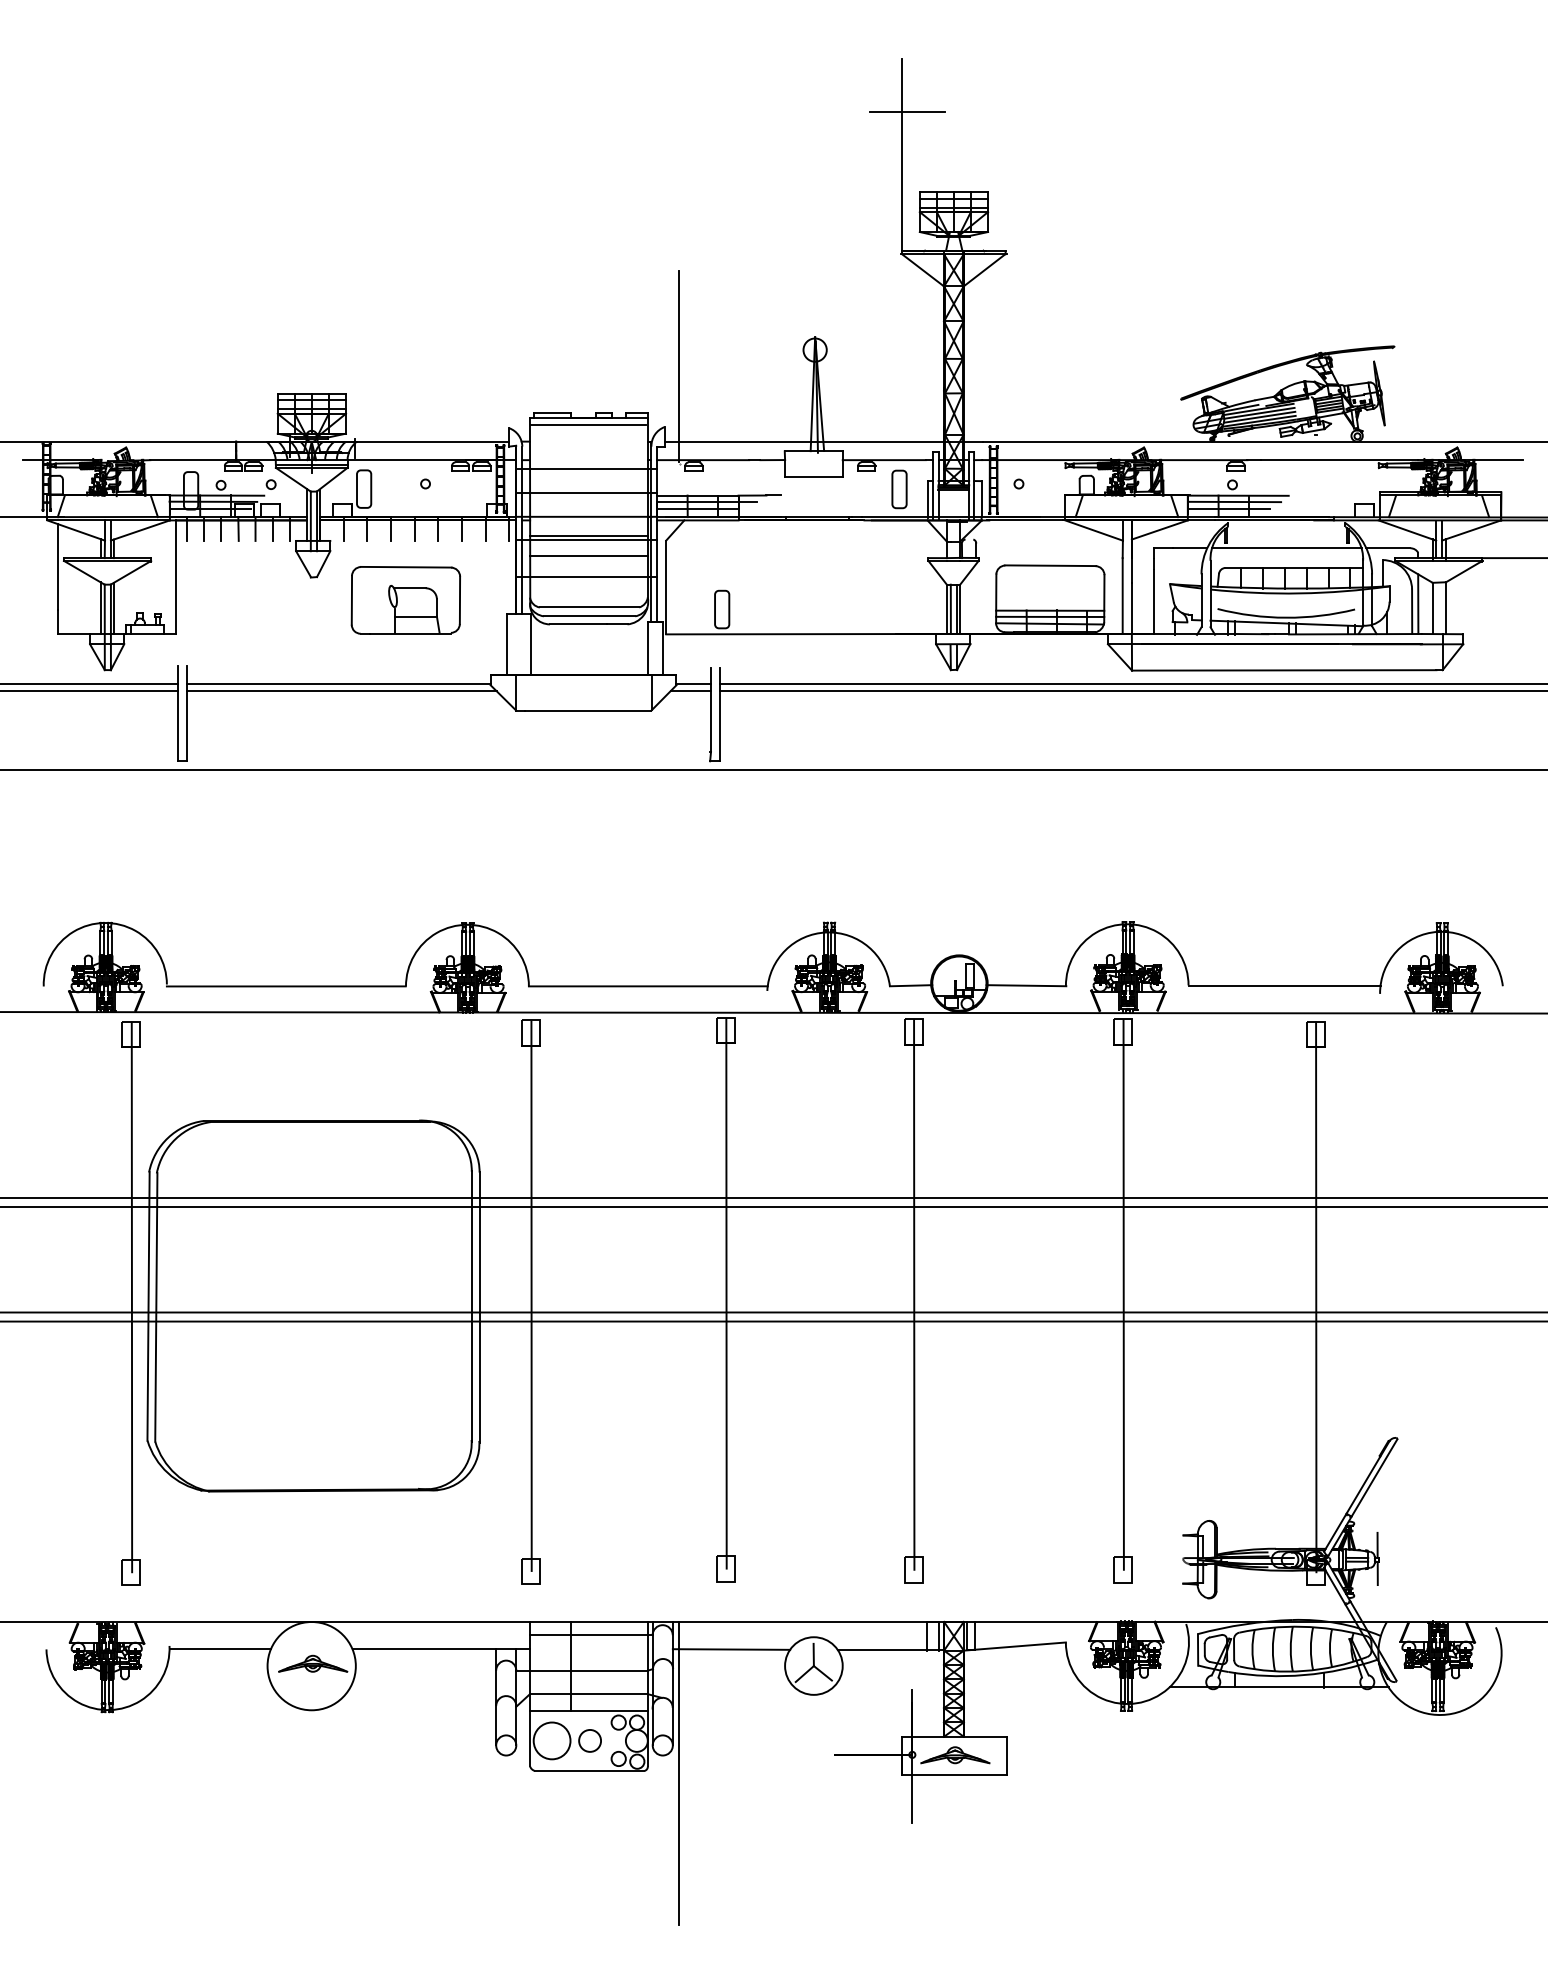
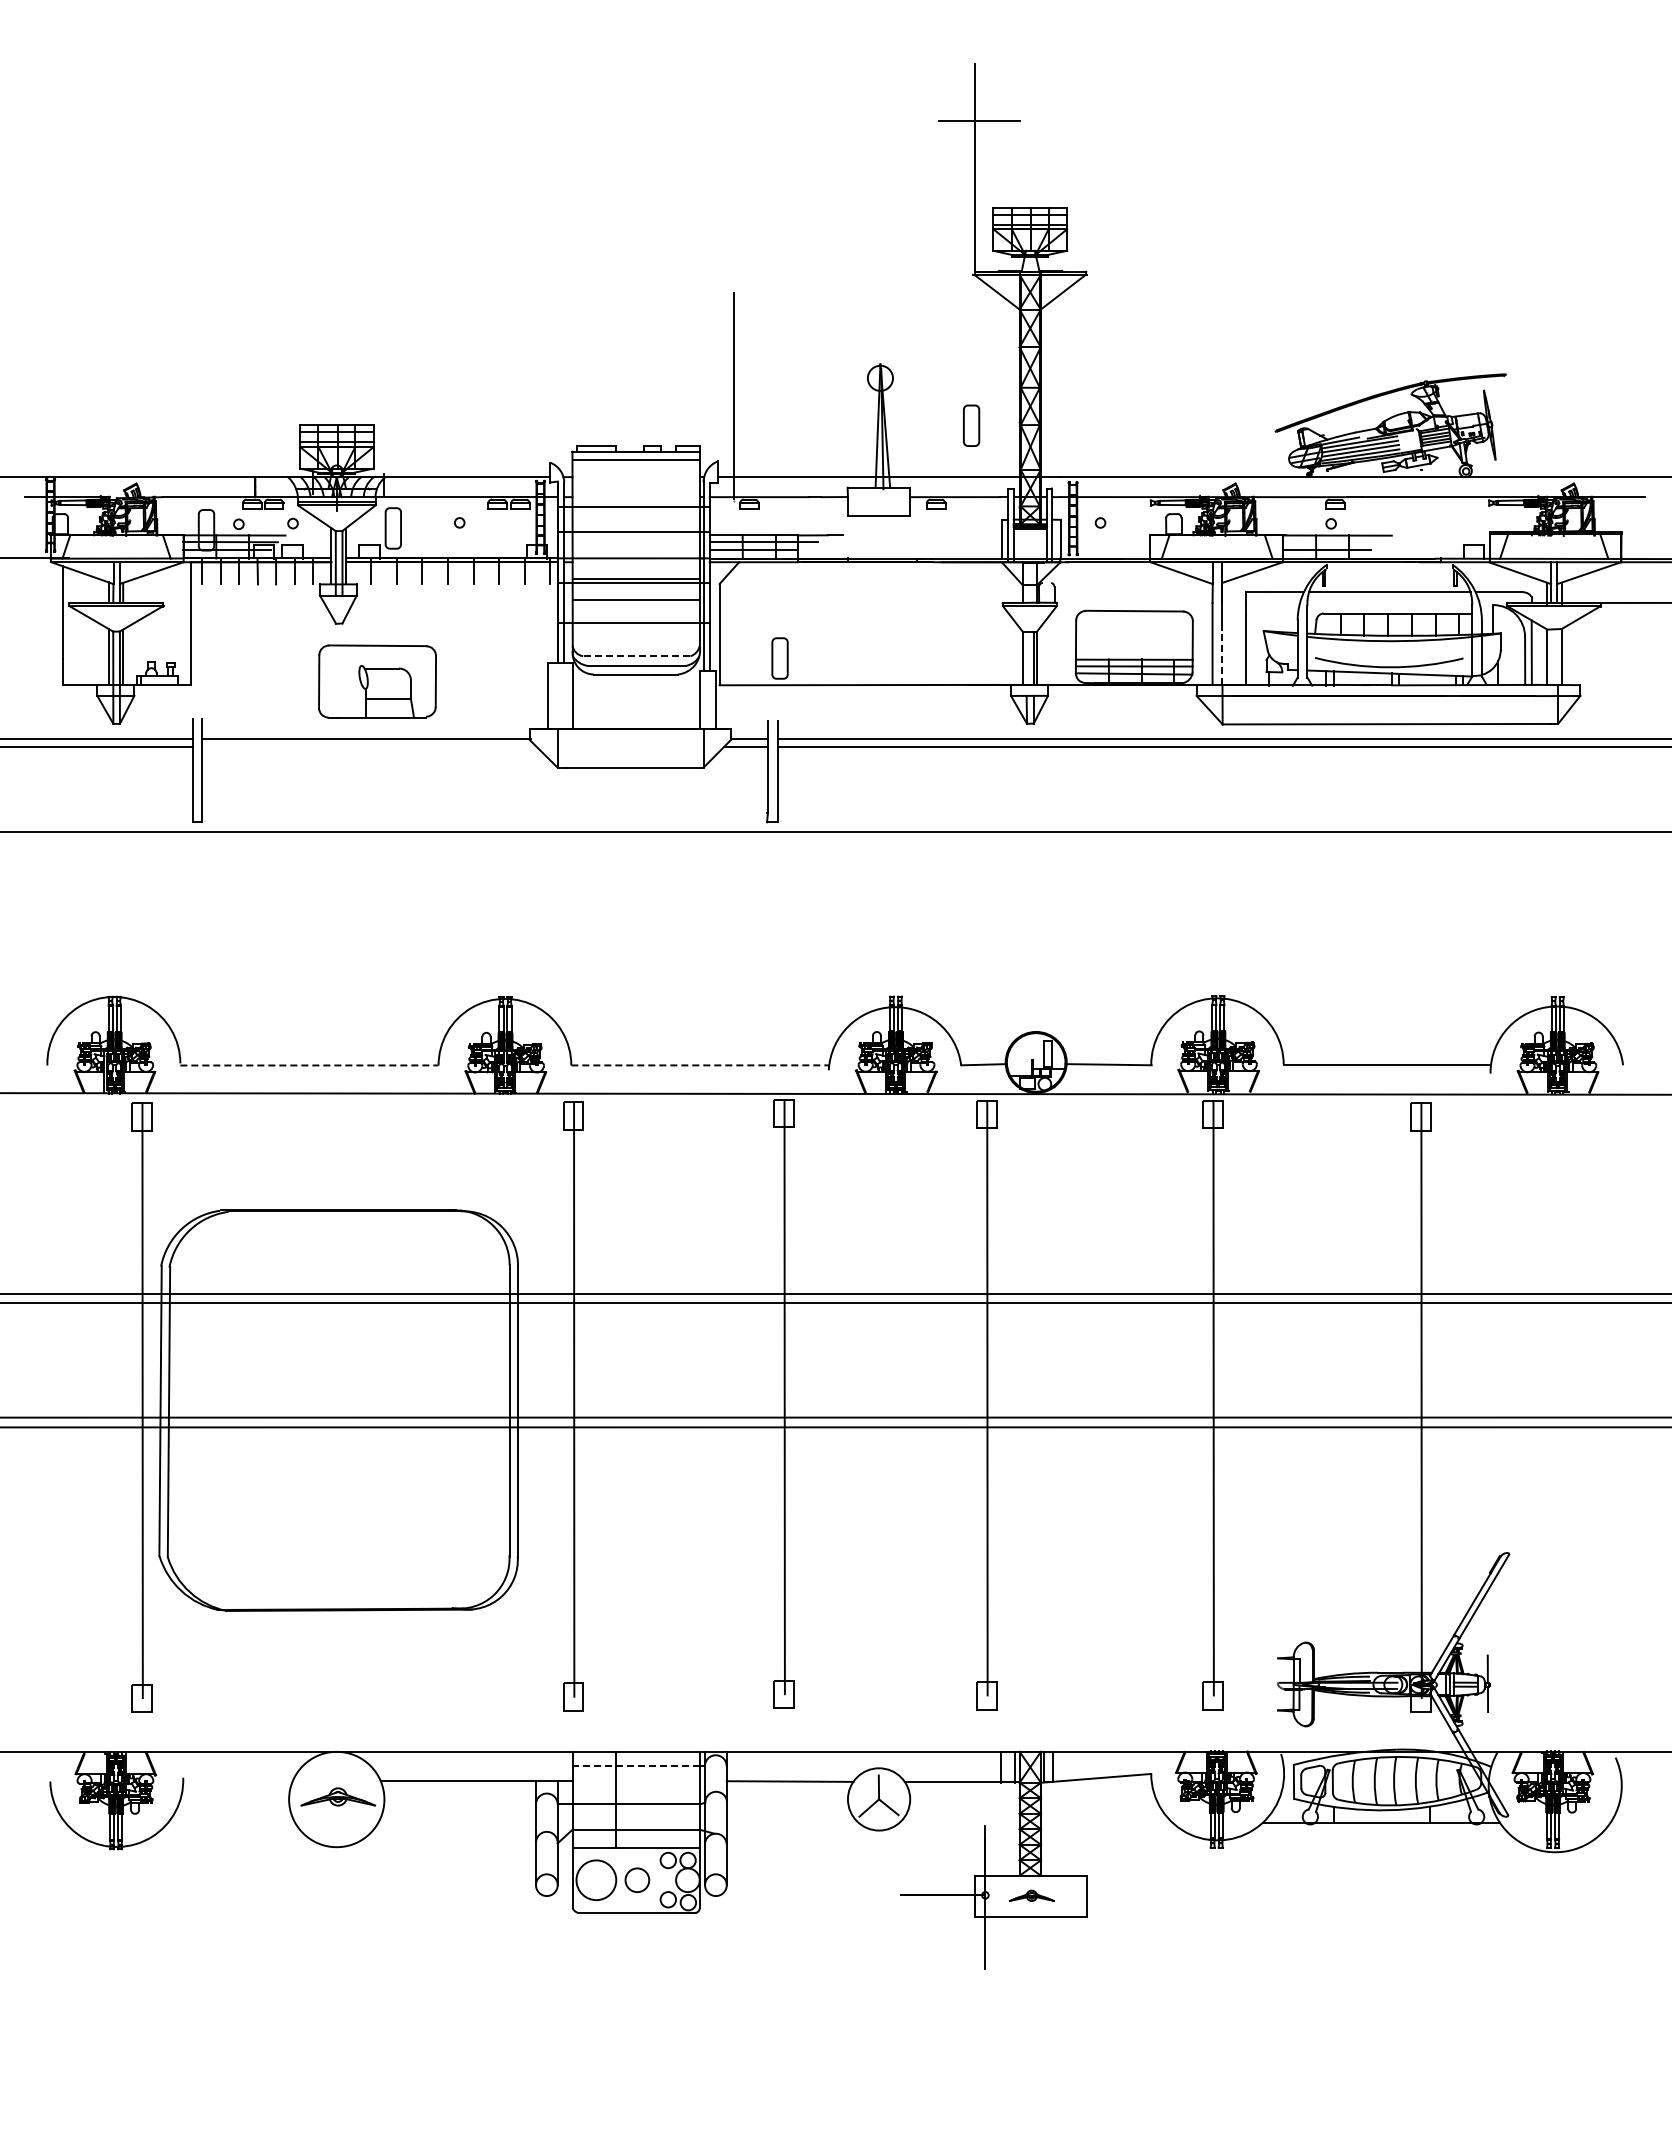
part: (899, 489) -> (971, 425), moved
line: (1234, 502) -> (1333, 542), removed
part: (405, 600) -> (377, 681), moved
line: (589, 607) -> (636, 656), solid -> dashed
line: (950, 608) -> (1026, 657), removed
line: (1131, 608) -> (1222, 657), solid -> dashed
line: (342, 691) -> (369, 746), removed
line: (286, 986) -> (309, 1065), solid -> dashed
line: (648, 986) -> (700, 1065), solid -> dashed
line: (589, 1635) -> (636, 1766), solid -> dashed
line: (219, 1649) -> (237, 1781), removed
part: (955, 1755) -> (1031, 1895), size x0.6
line: (679, 1772) -> (733, 1914), removed

